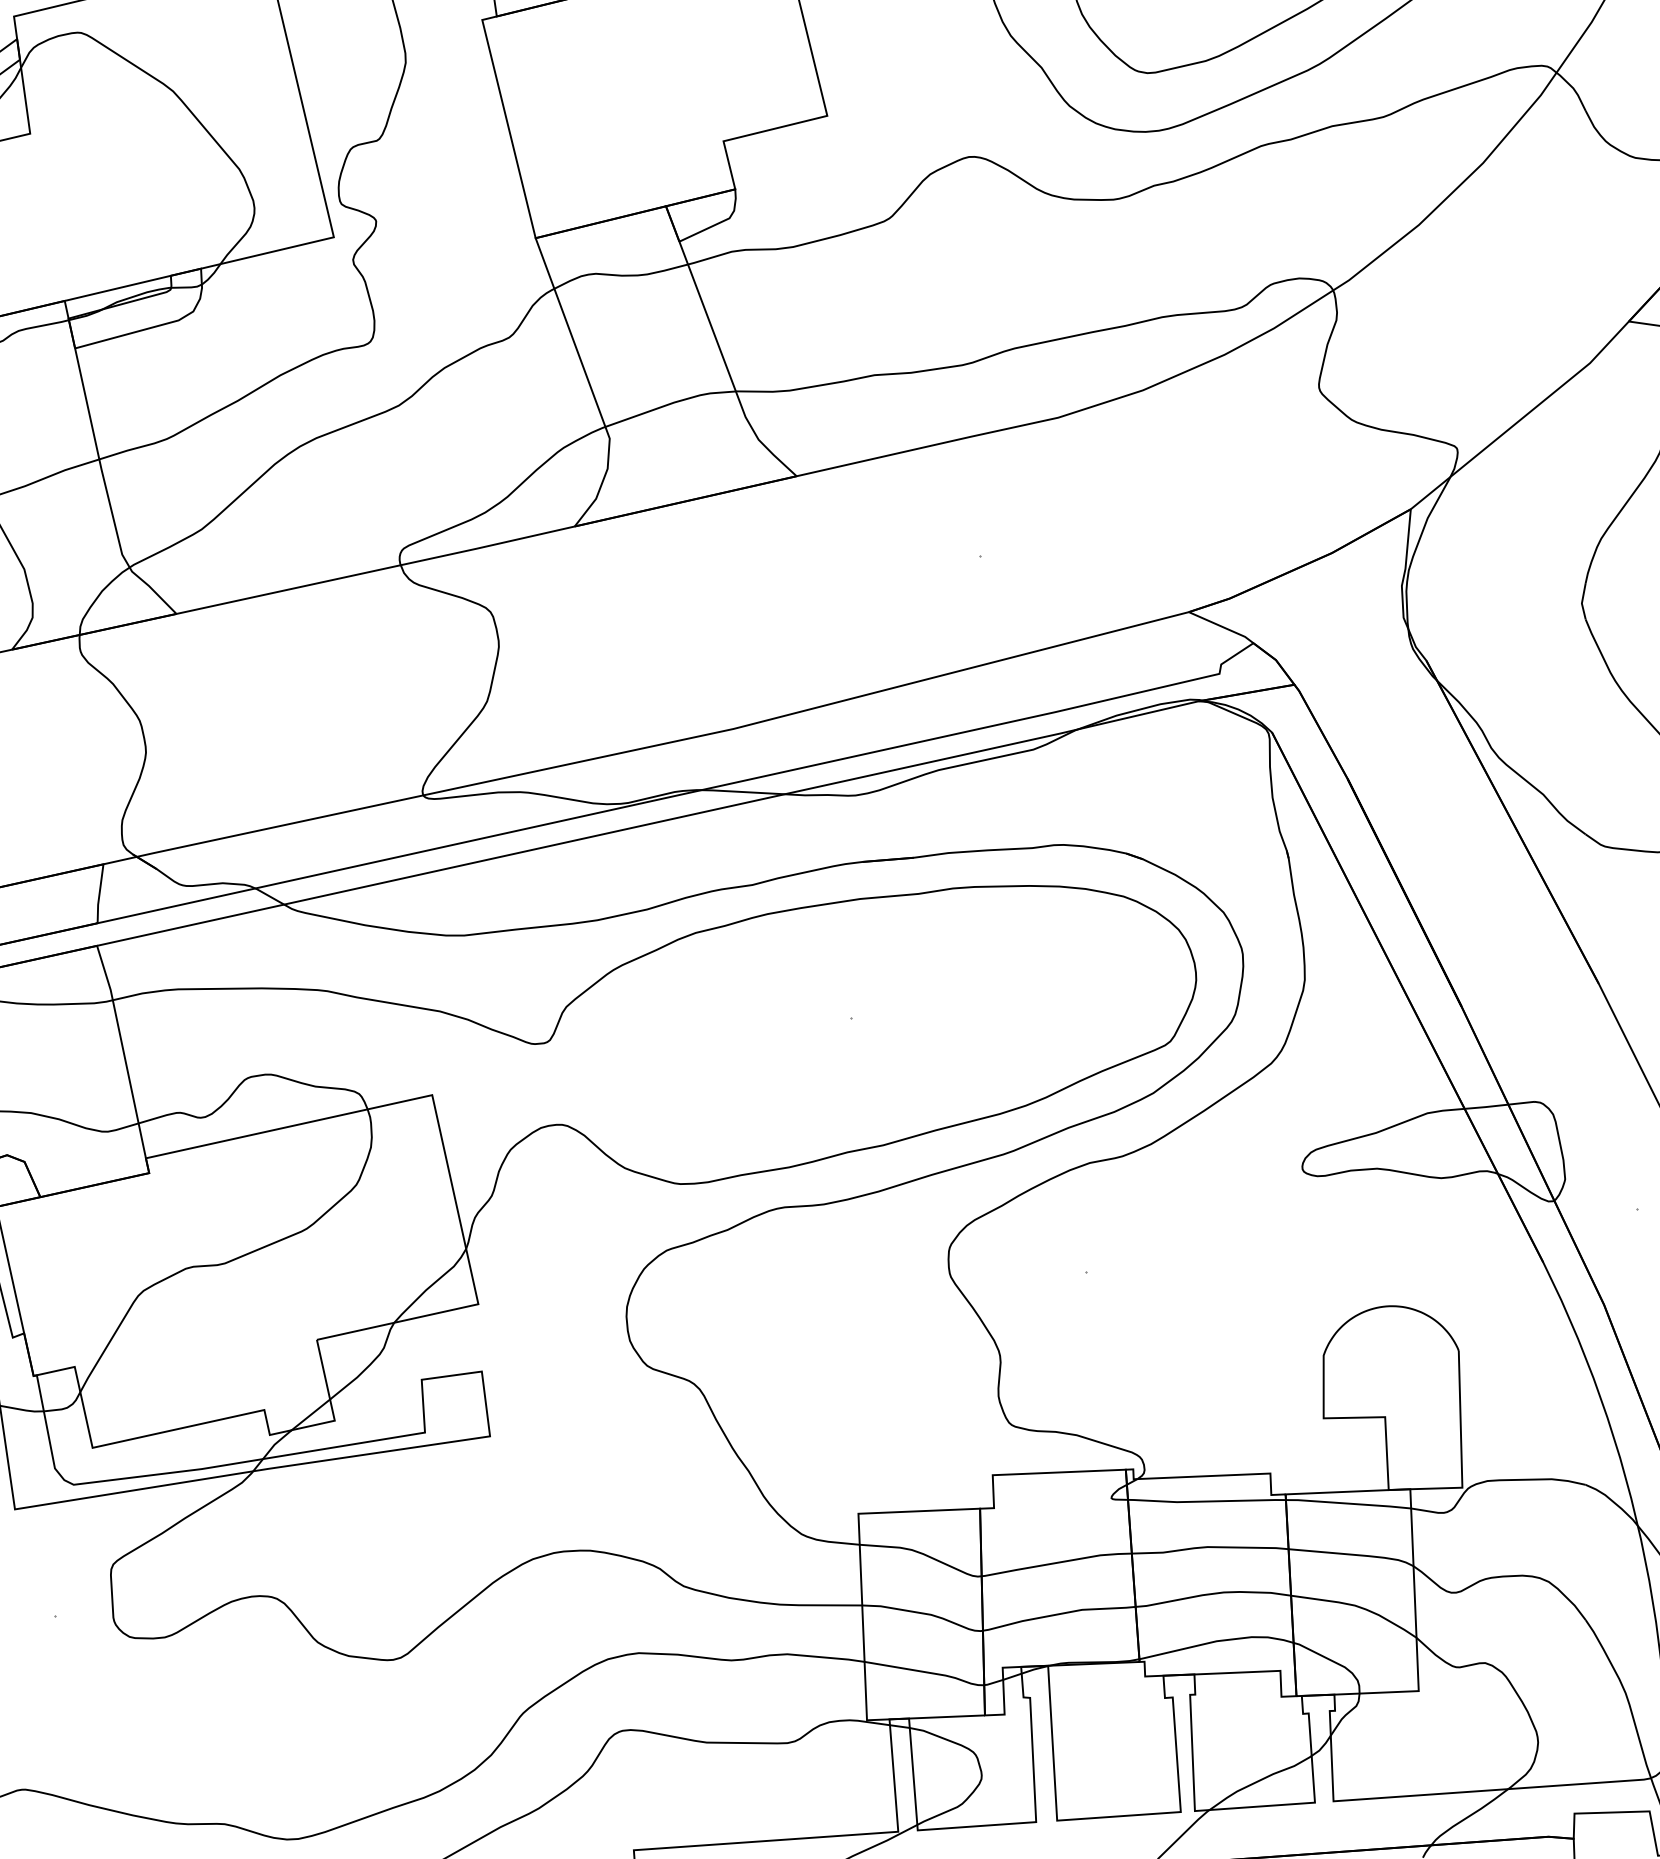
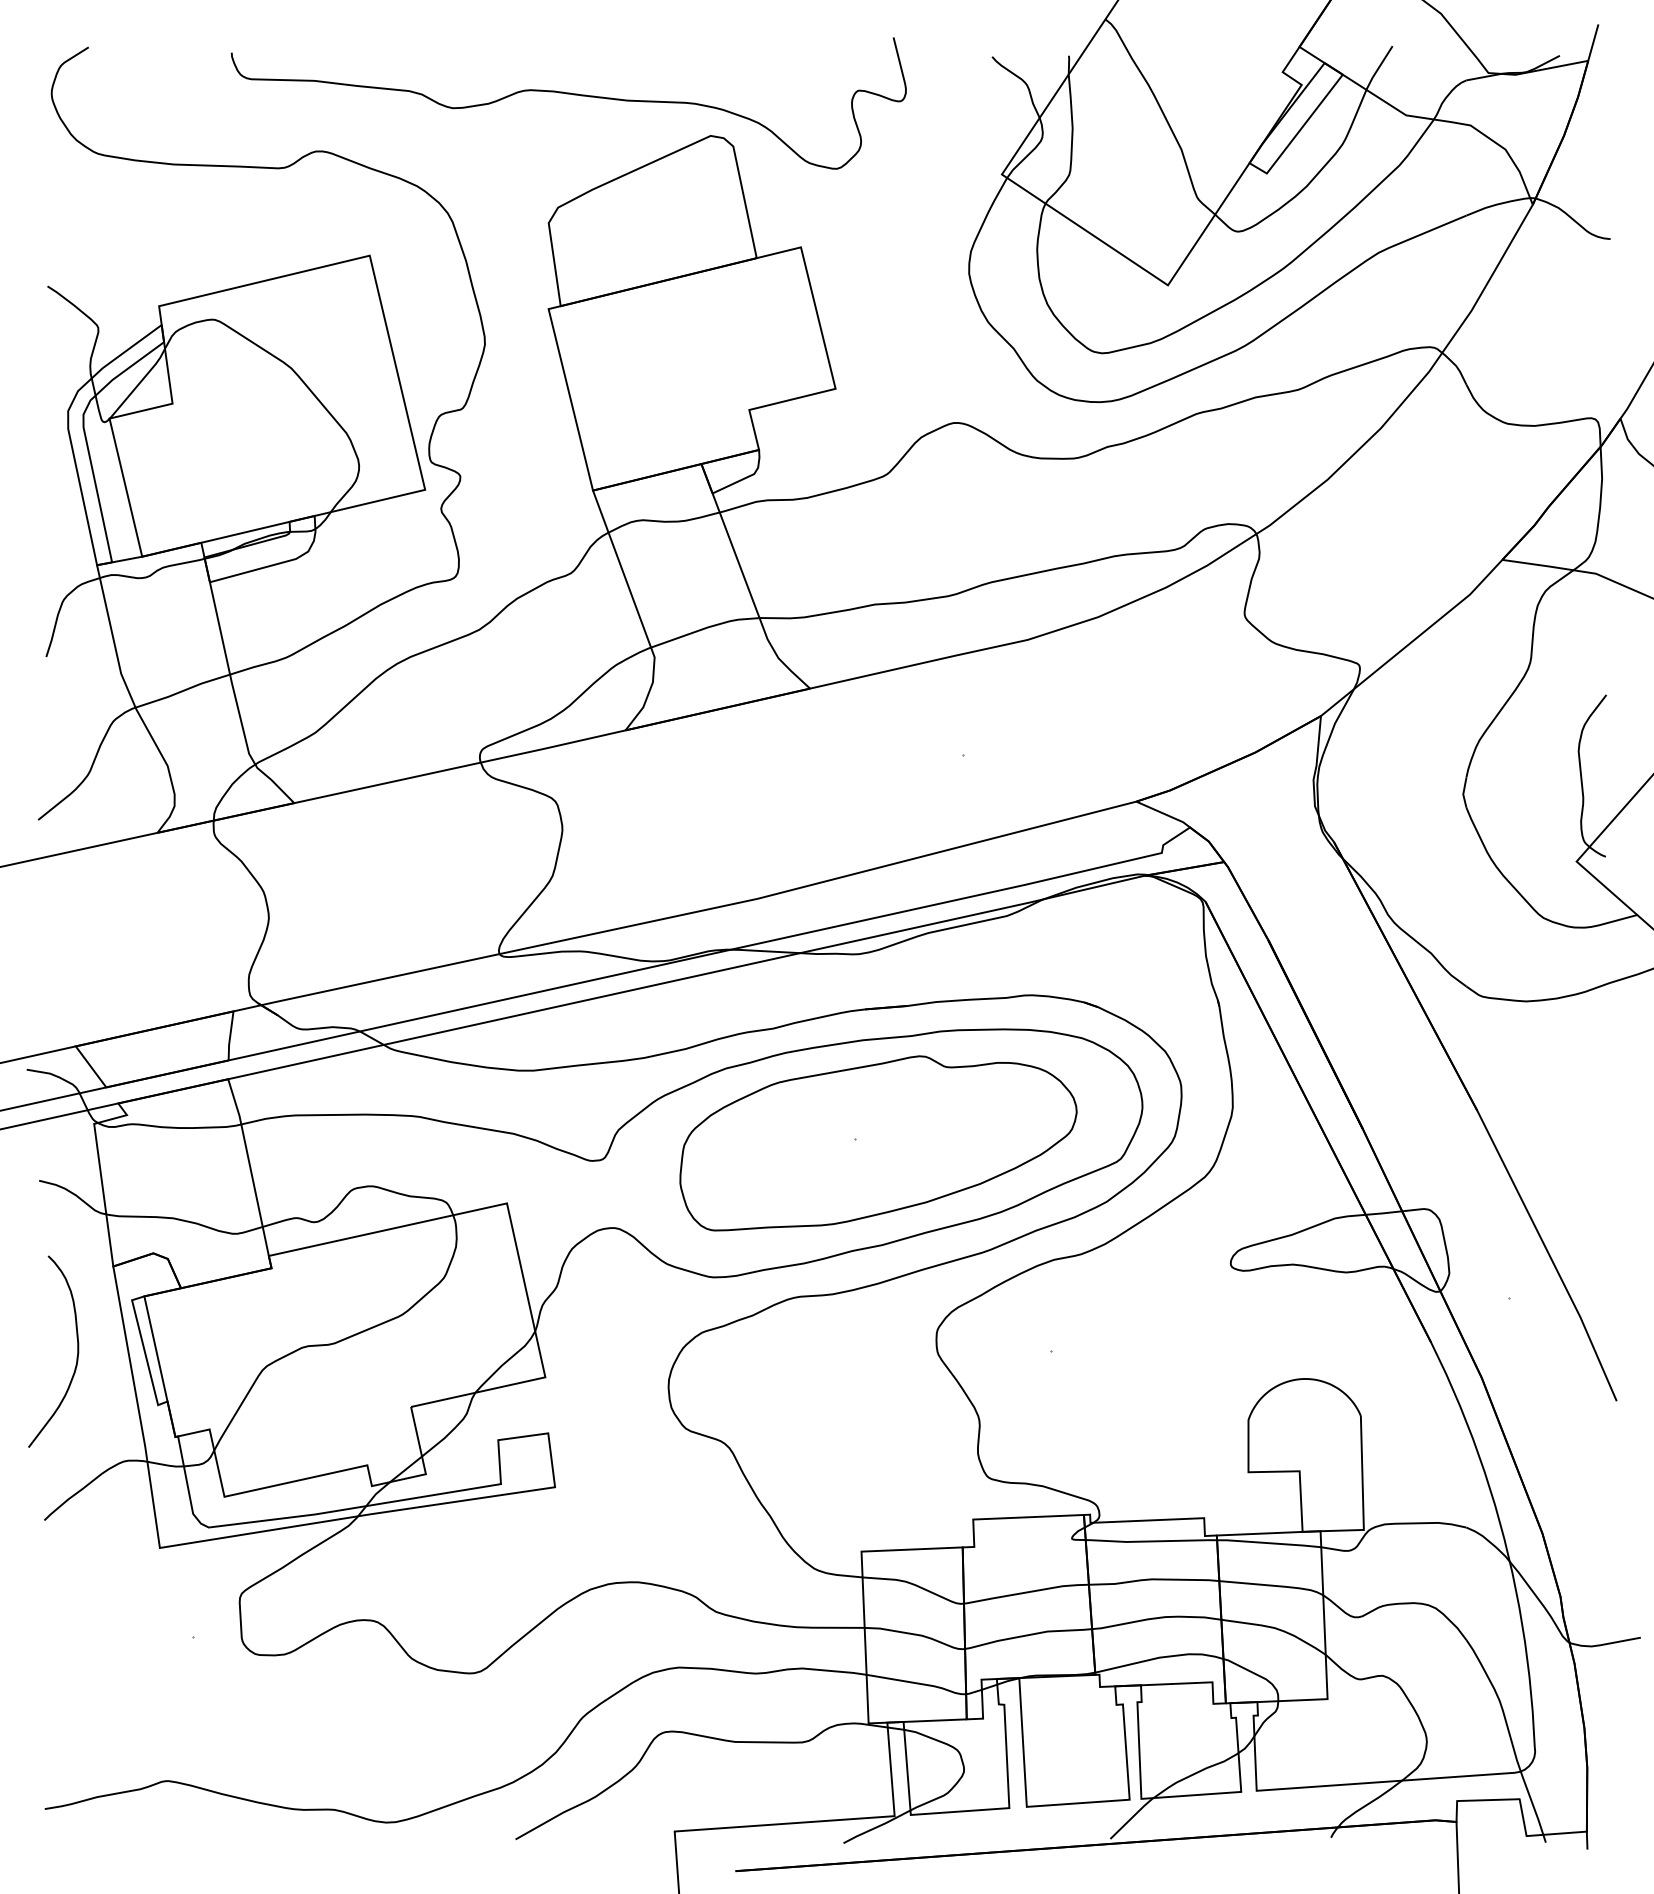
part: (878, 1023) -> (878, 1143), added

